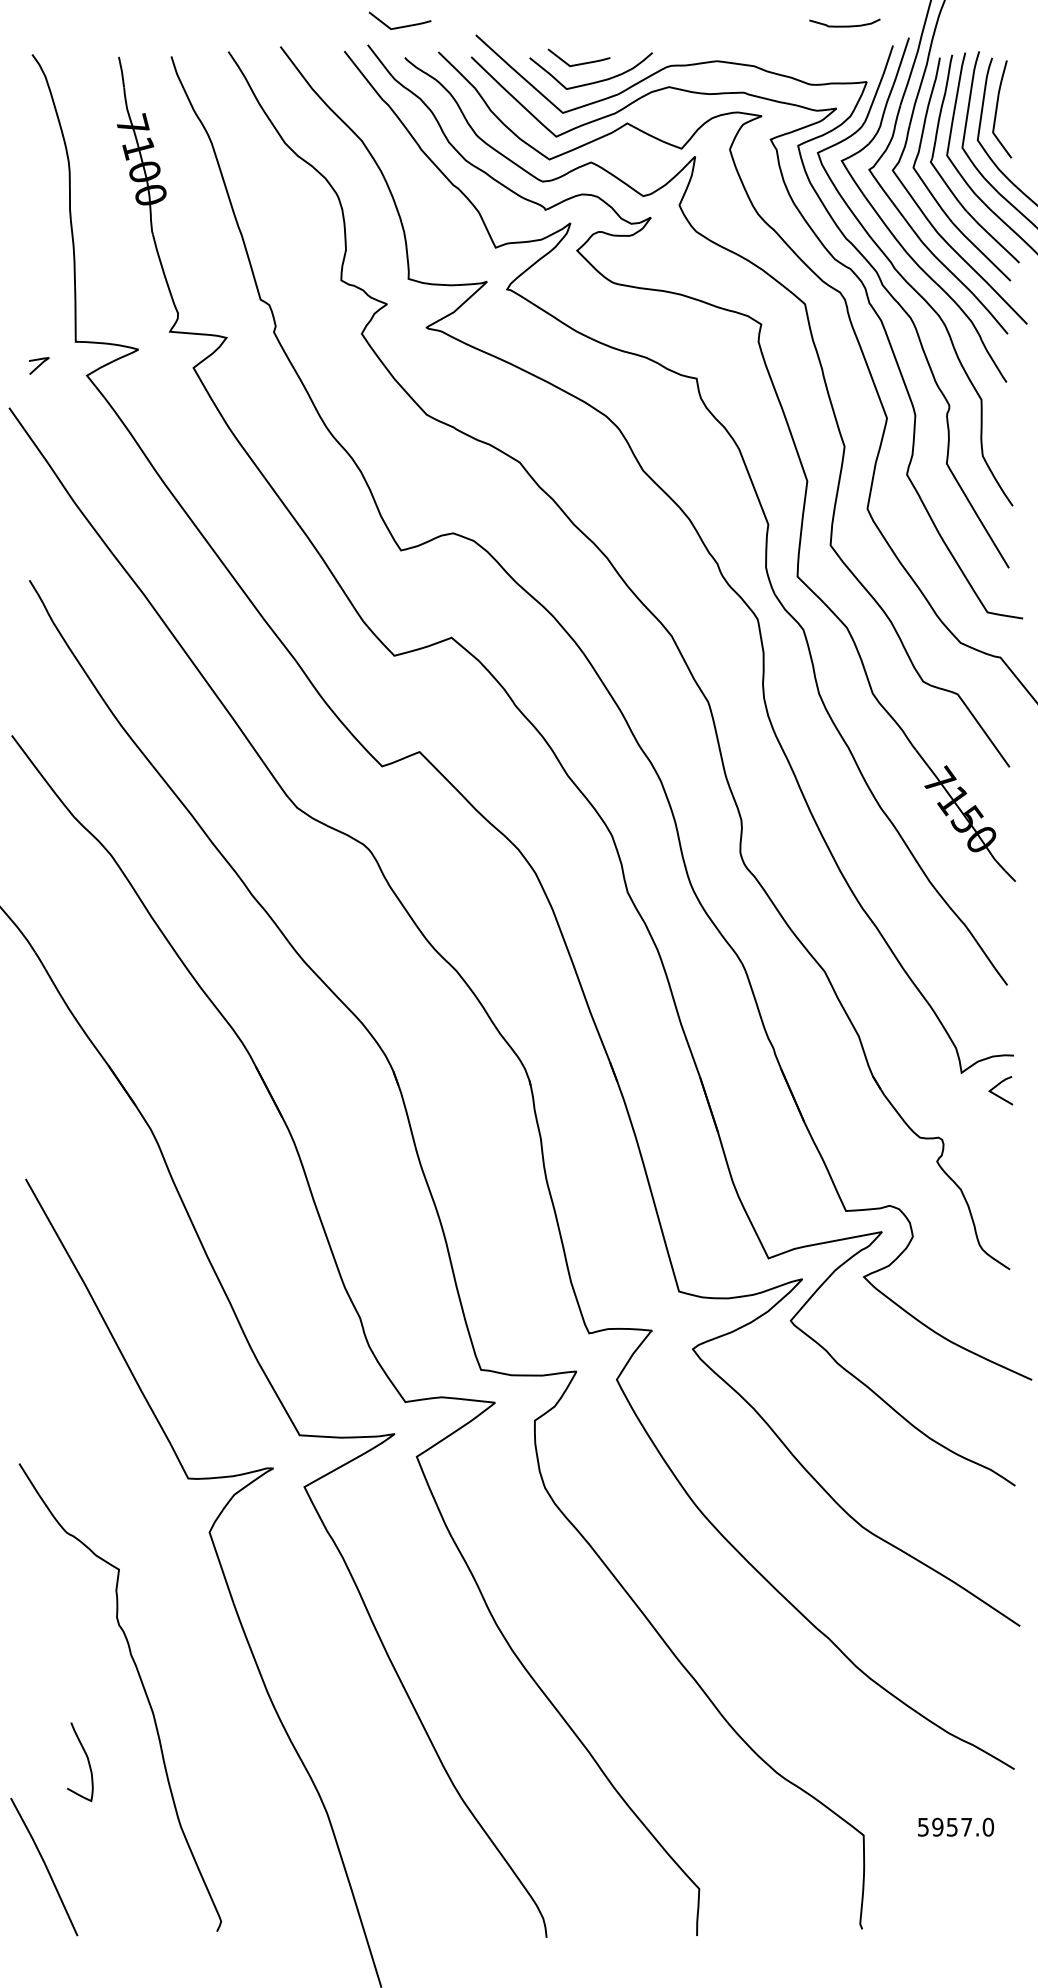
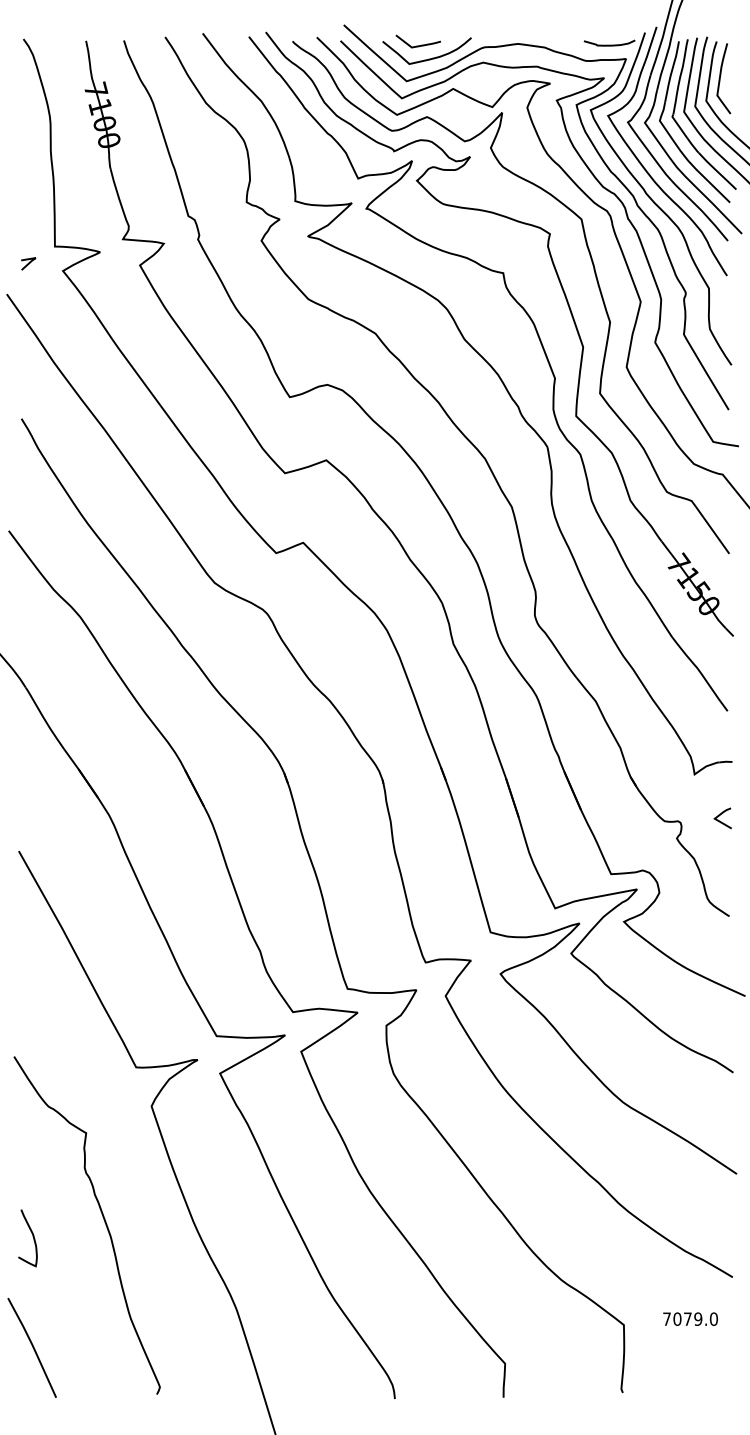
curve: (844, 25) -> (609, 44), moved
line: (399, 26) -> (288, 18), removed
line: (997, 1086) -> (720, 815), moved
curve: (87, 1761) -> (33, 1237), moved
text: (945, 1826) -> (682, 1318), 5957.0 -> 7079.0

